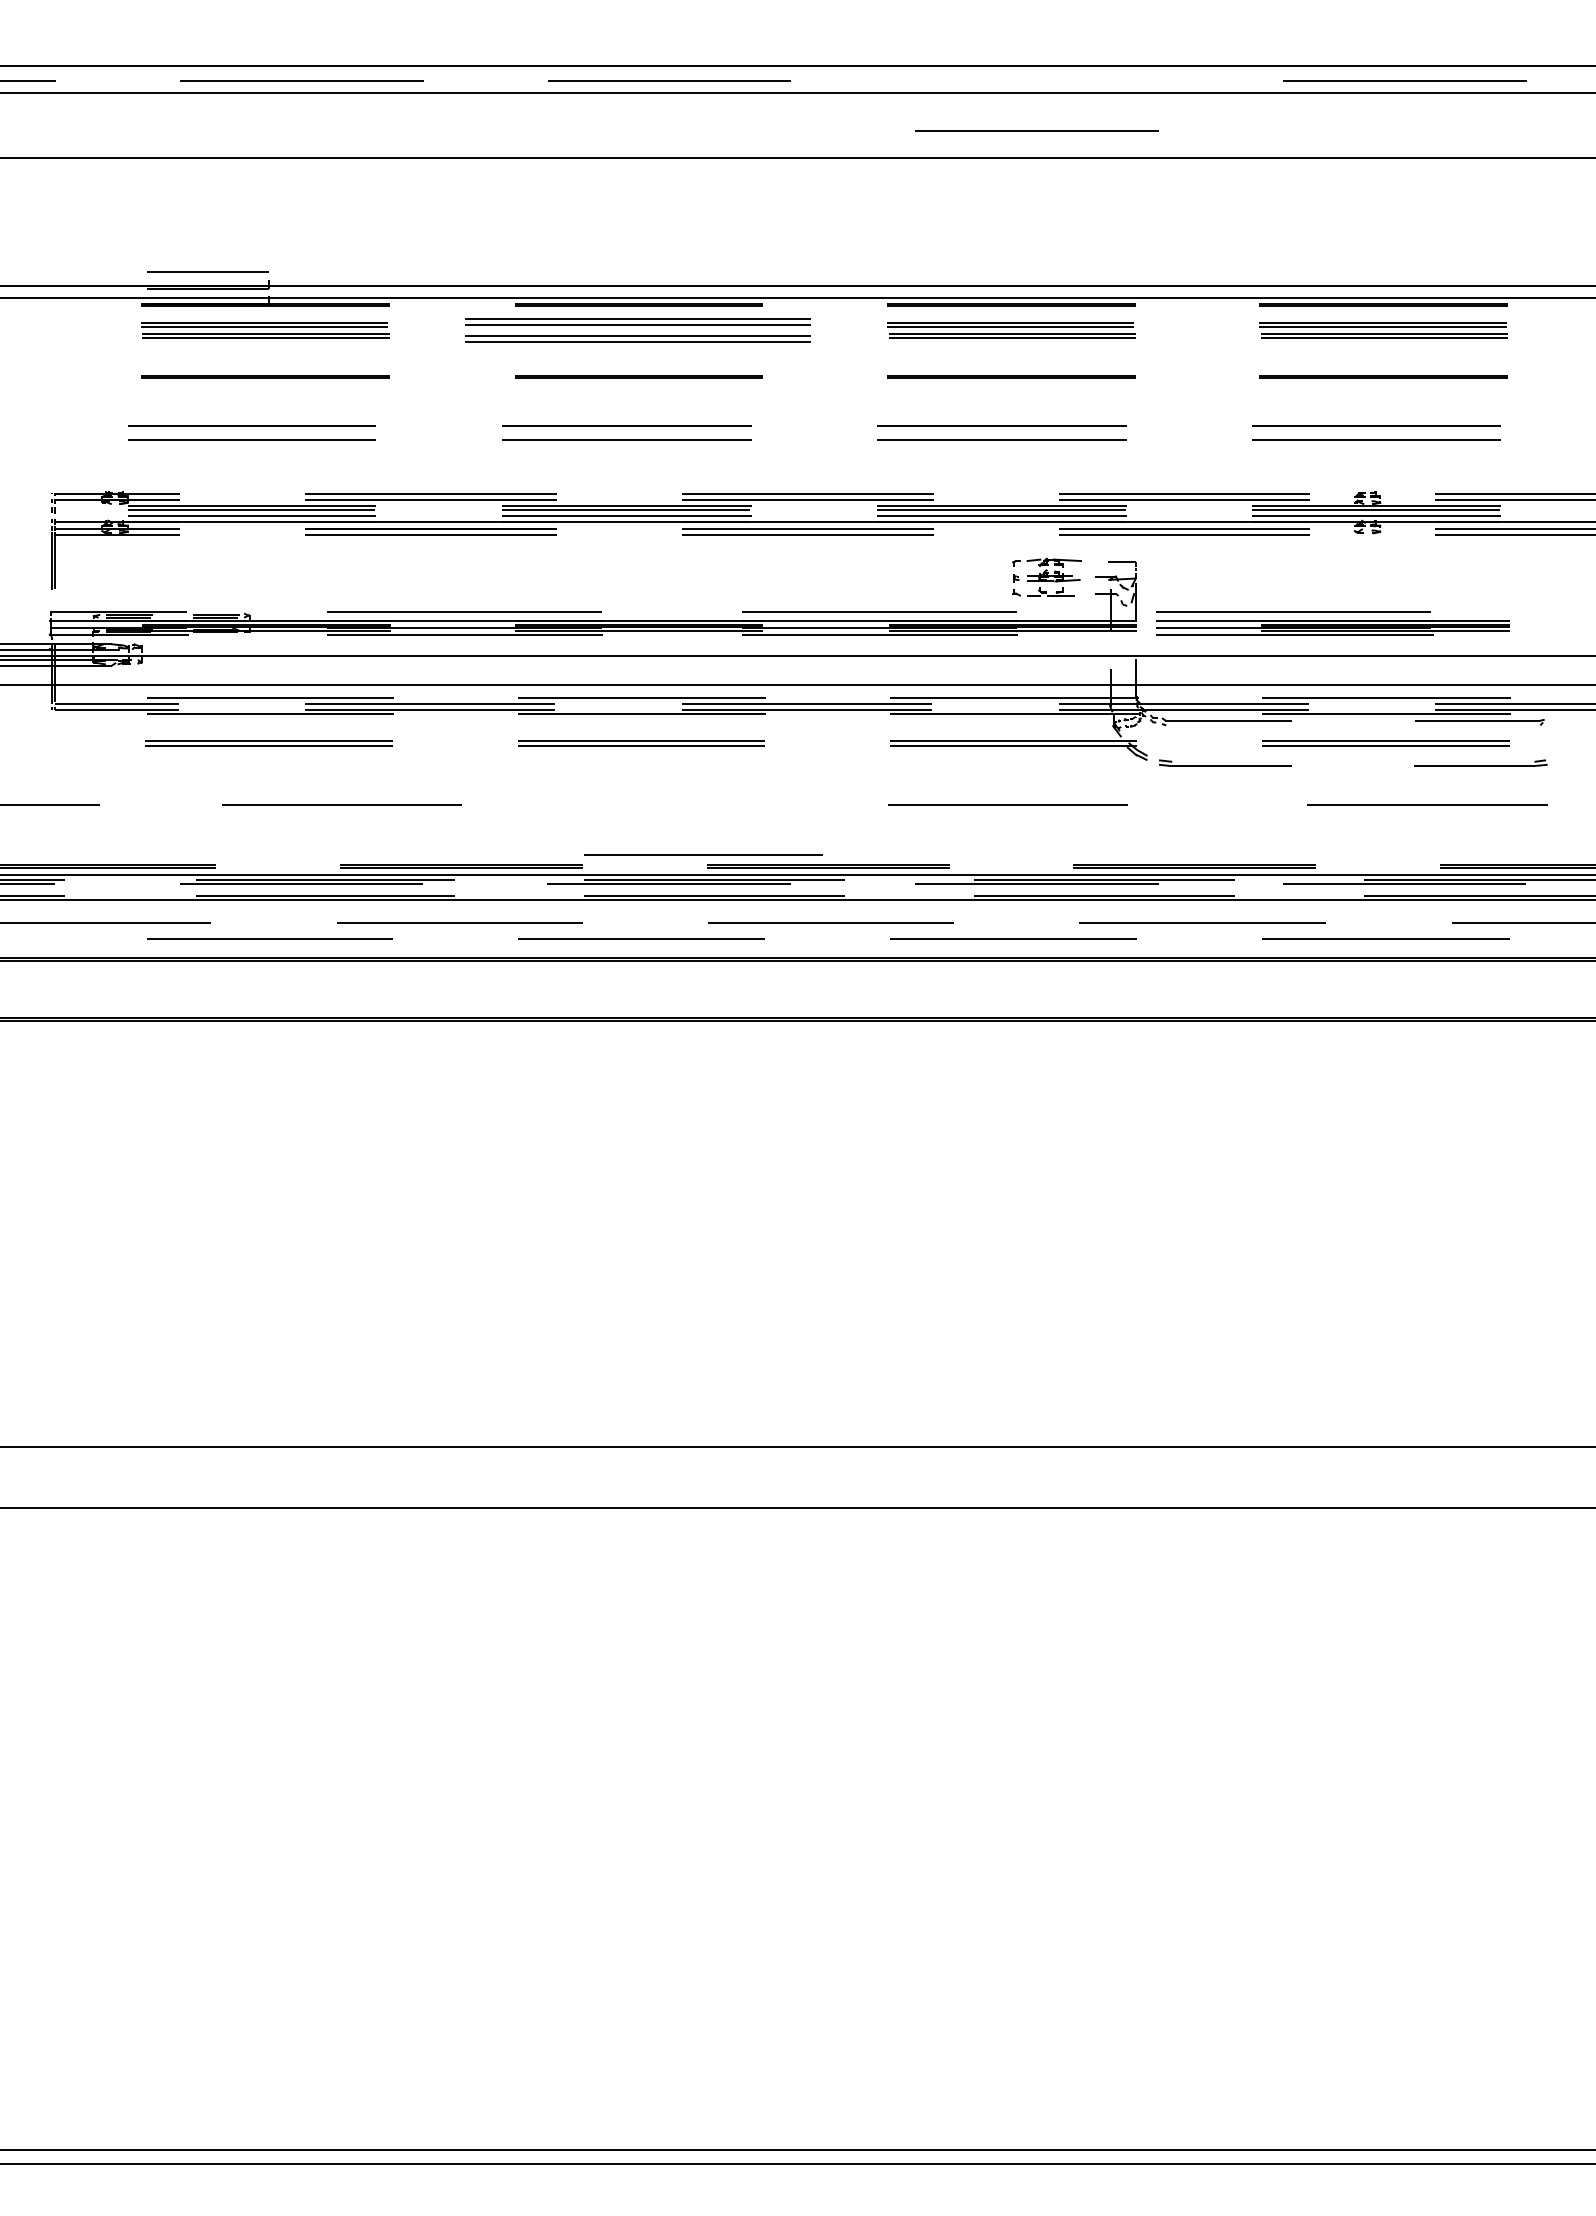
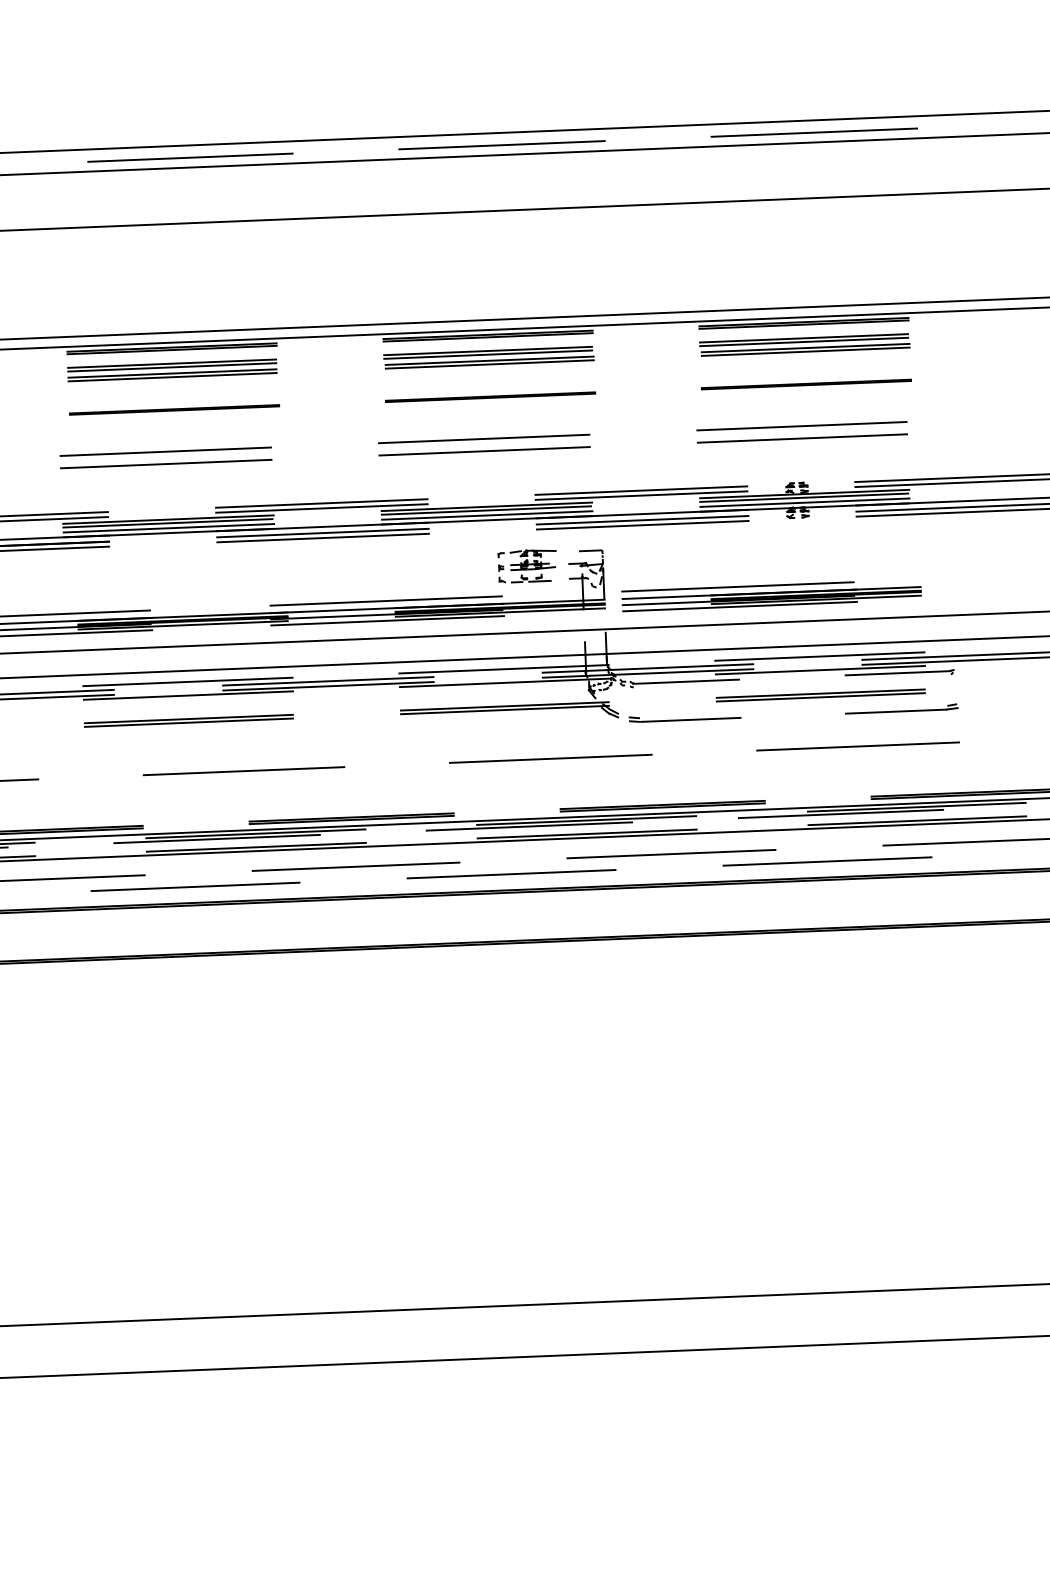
line: (1036, 130) -> (501, 144), moved
part: (638, 330) -> (172, 370), size x0.71
line: (1007, 804) -> (550, 758), moved
line: (703, 854) -> (243, 770), moved

